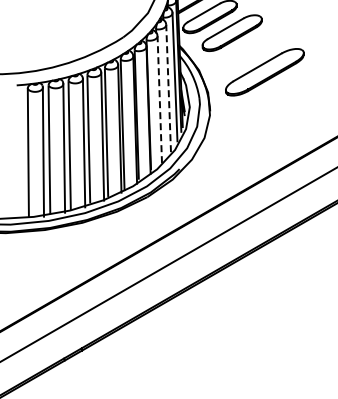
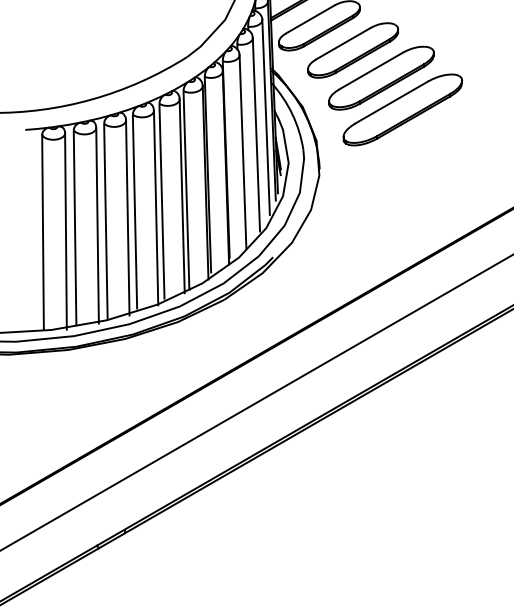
part: (250, 50) -> (380, 76), added
line: (168, 88) -> (256, 134), dashed -> solid
line: (159, 99) -> (242, 151), dashed -> solid

